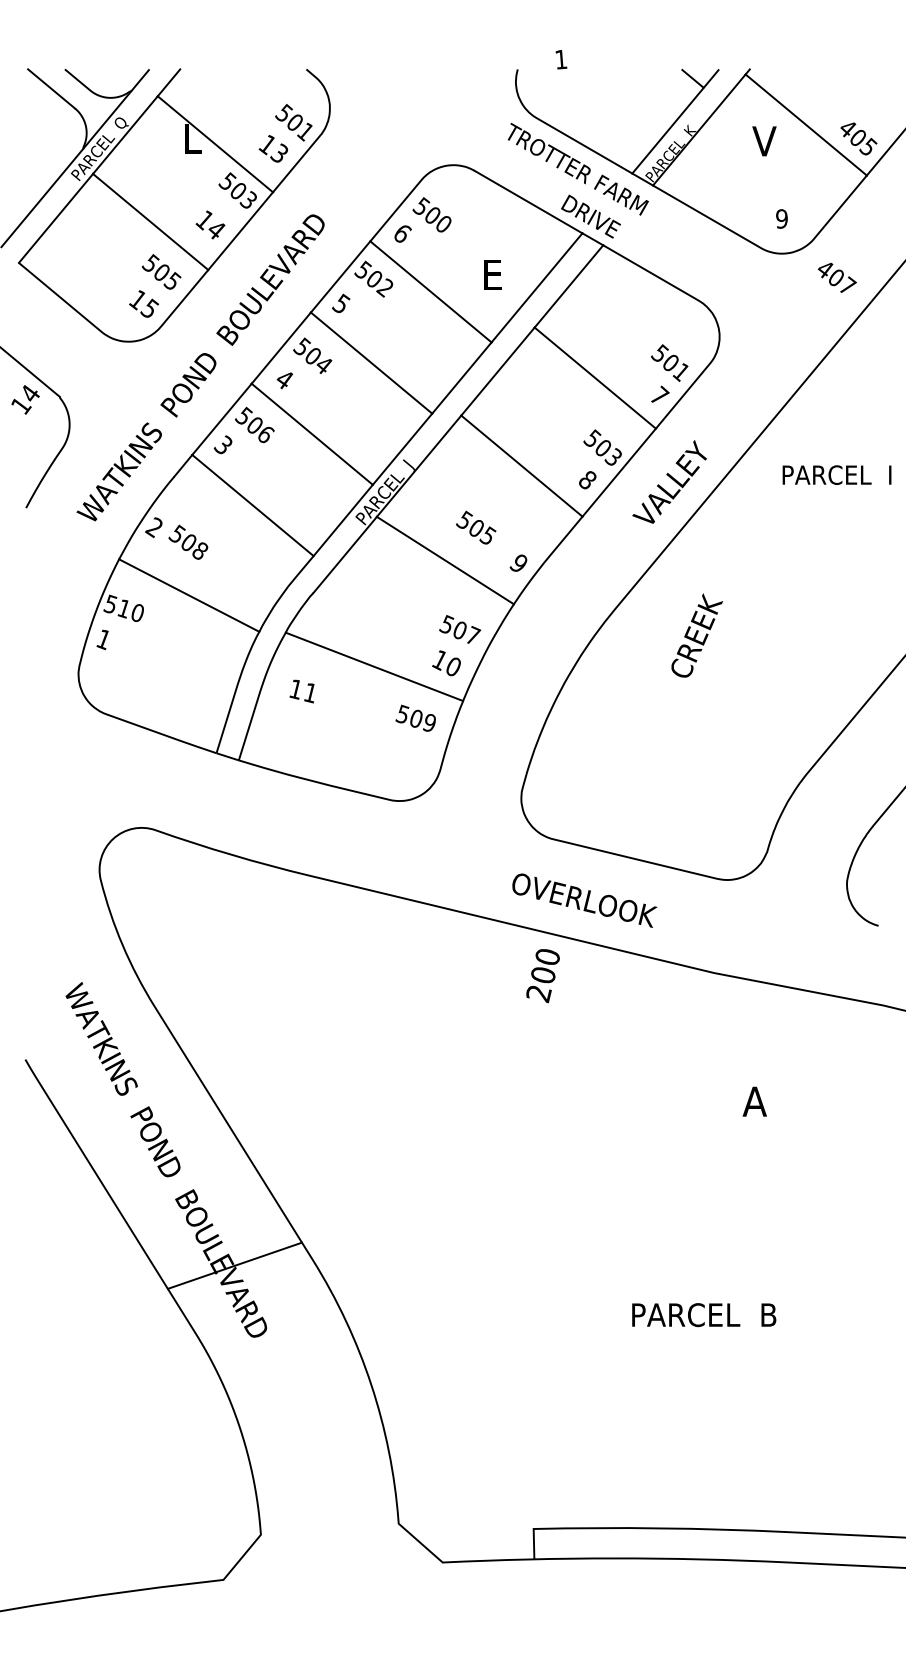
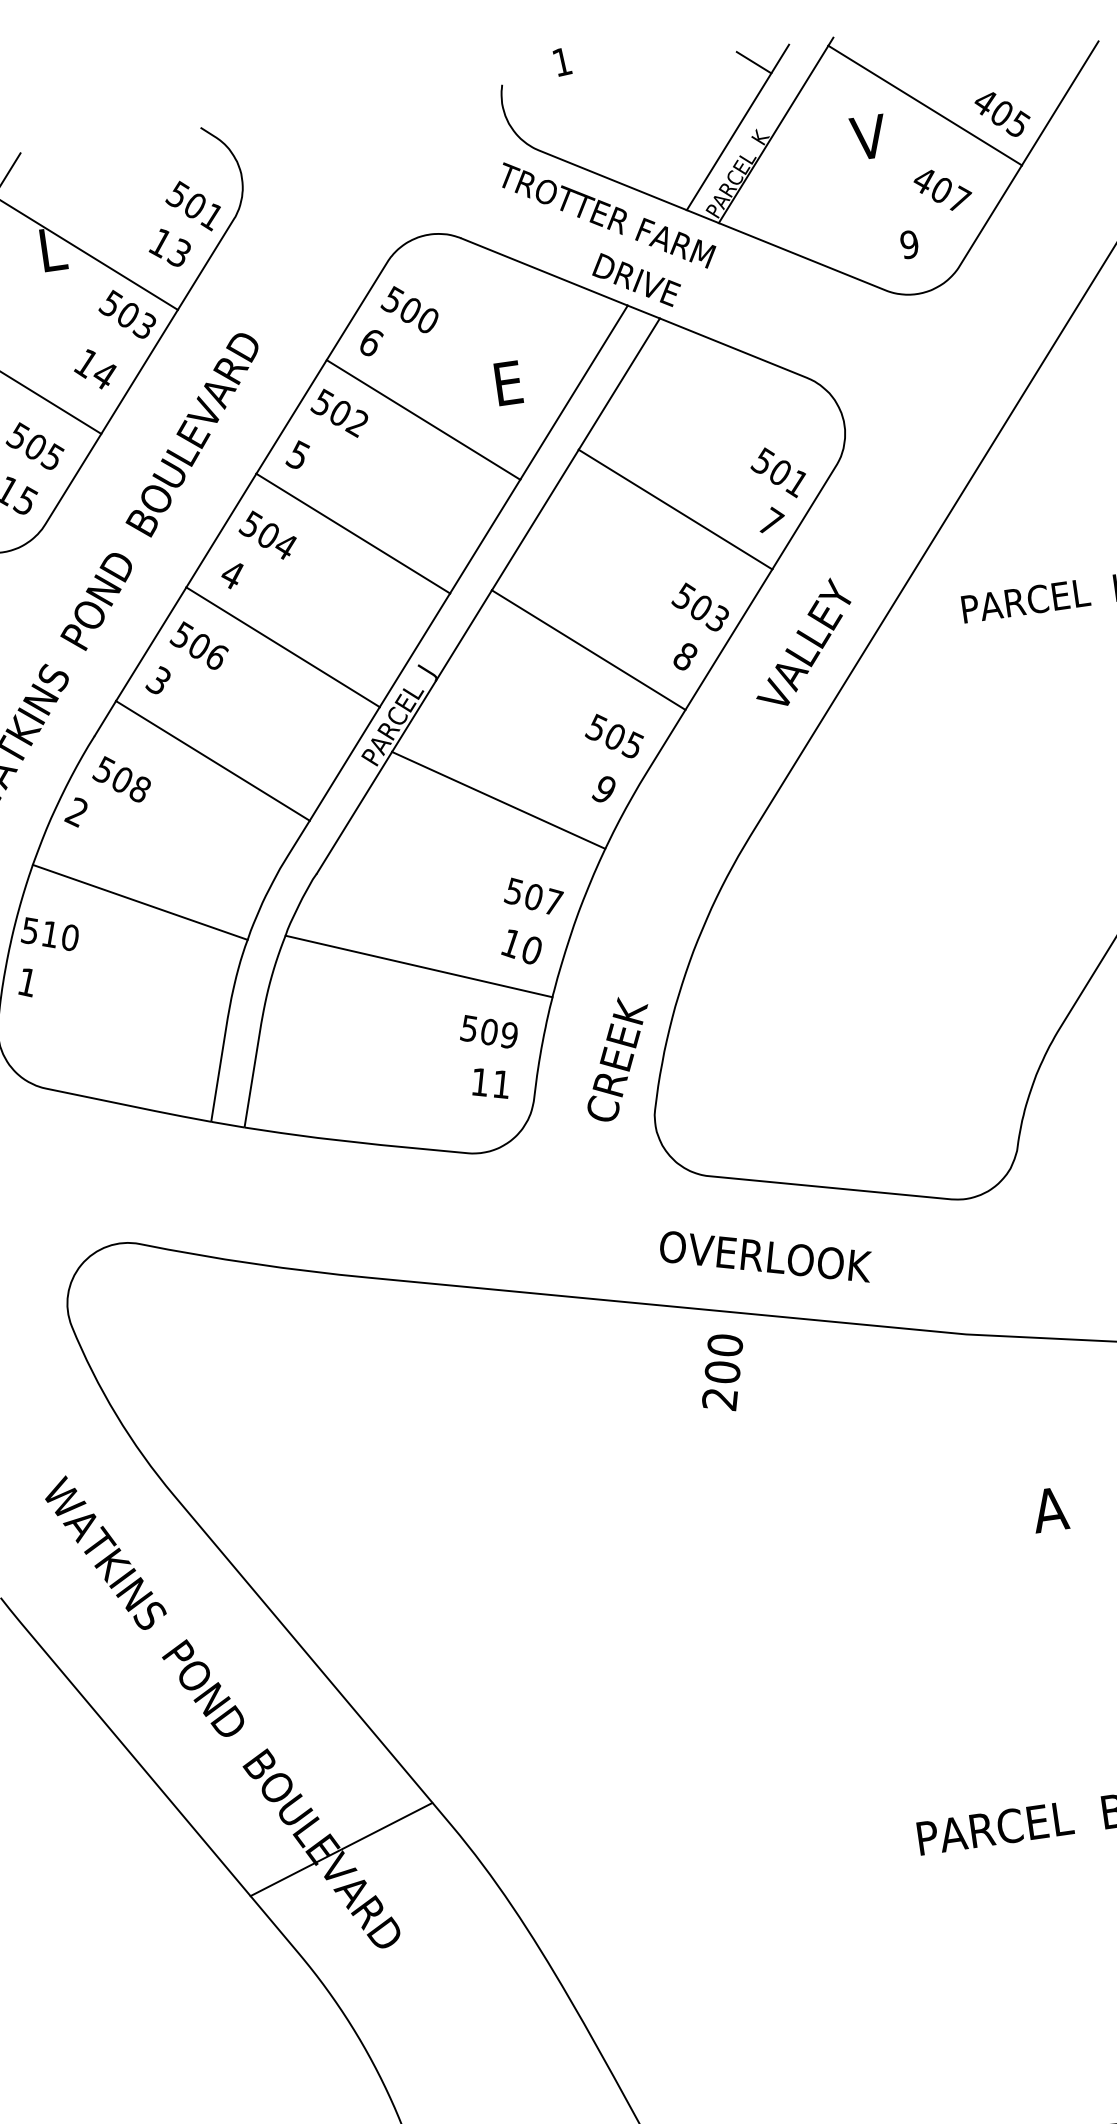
text: (837, 277) -> (943, 189), moved
text: (476, 527) -> (614, 735), moved
text: (188, 541) -> (121, 778), moved
text: (696, 635) -> (617, 1058), moved
text: (301, 691) -> (488, 1084), moved

